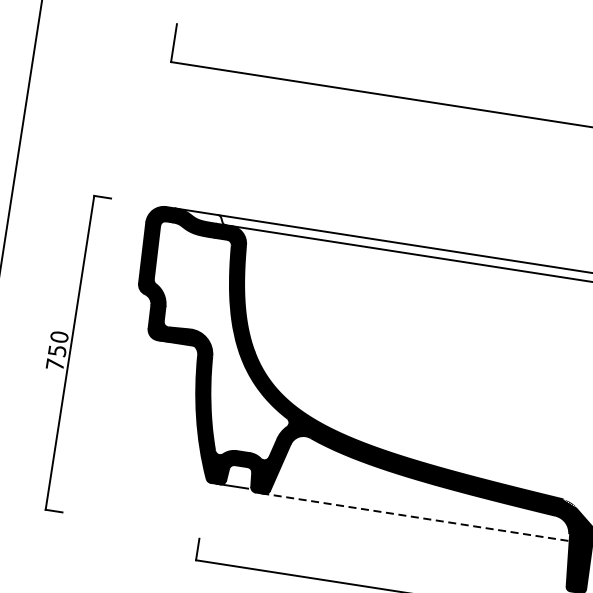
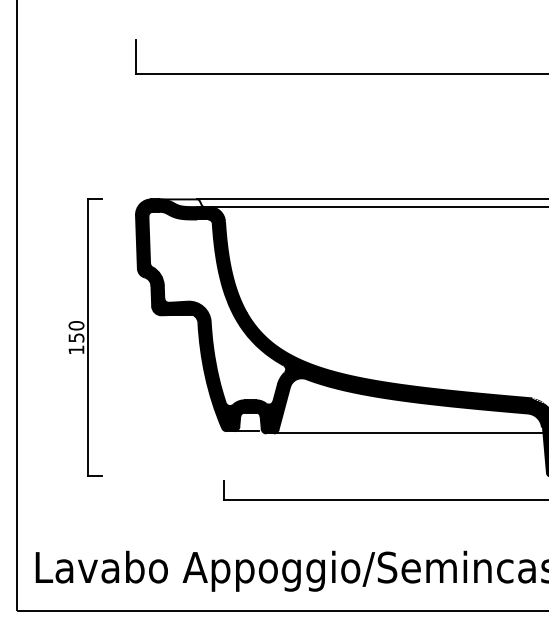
text: (55, 364) -> (76, 349), 750 -> 150
line: (414, 517) -> (406, 433), dashed -> solid

